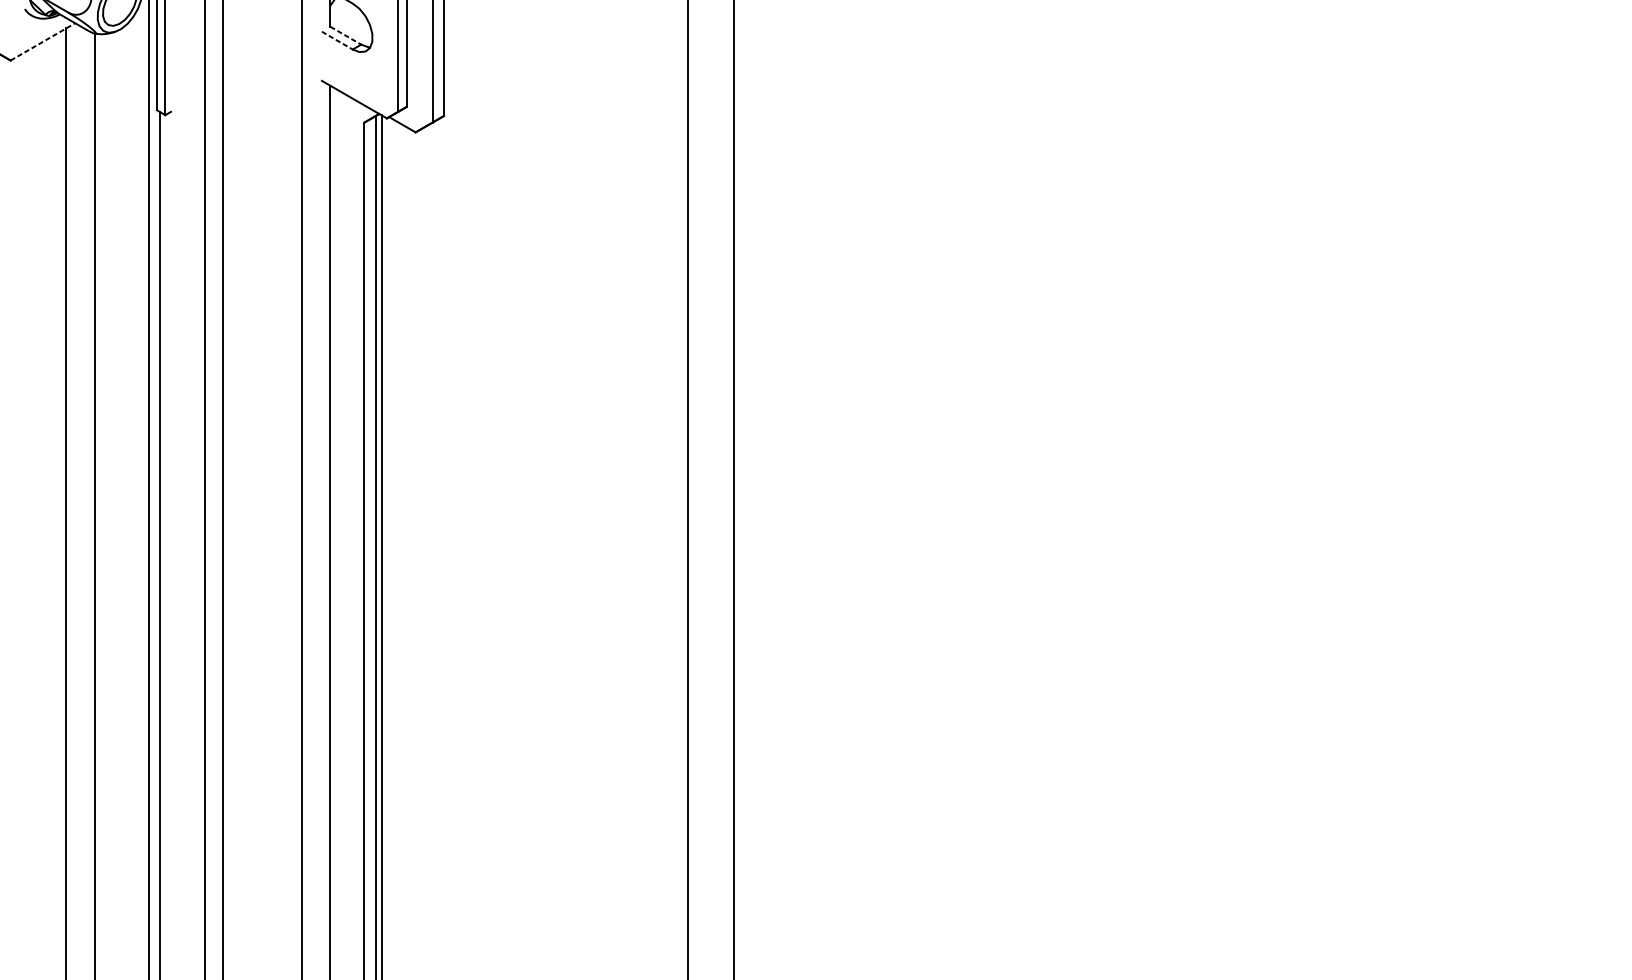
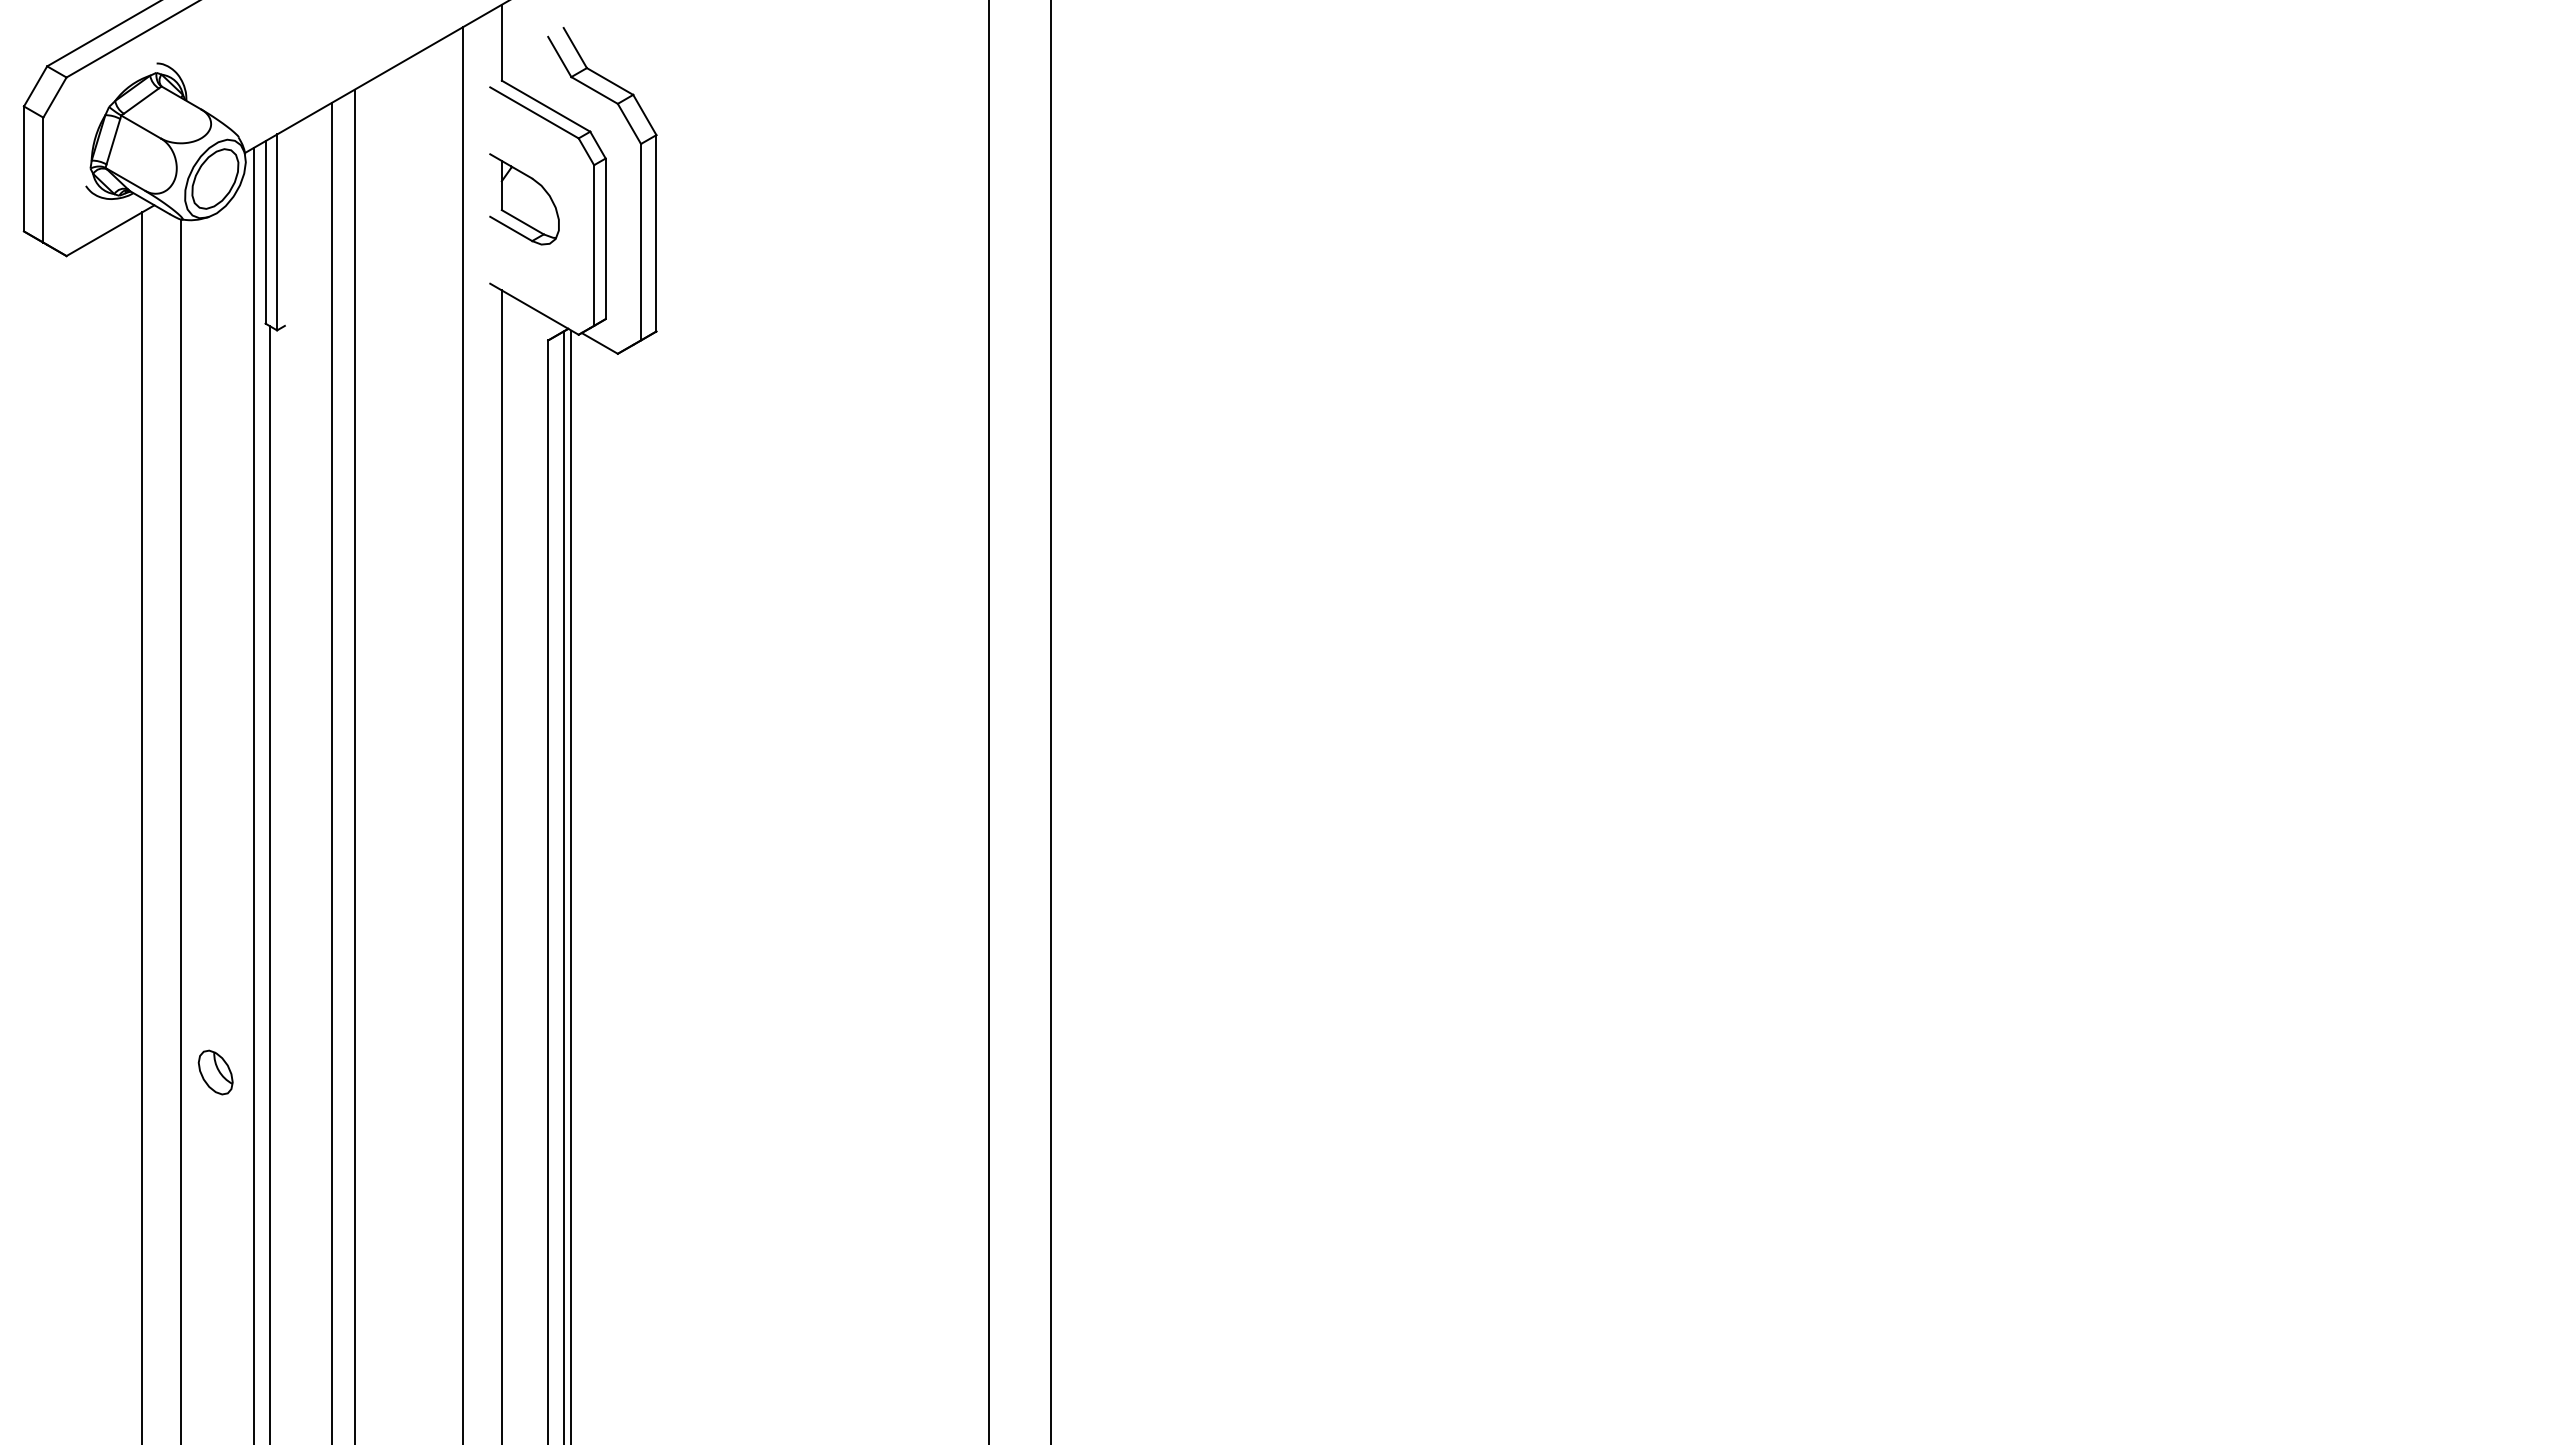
line: (346, 35) -> (523, 222), dashed -> solid
line: (42, 41) -> (110, 230), dashed -> solid
line: (337, 41) -> (511, 229), dashed -> solid
part: (120, 660) -> (215, 1072), added

